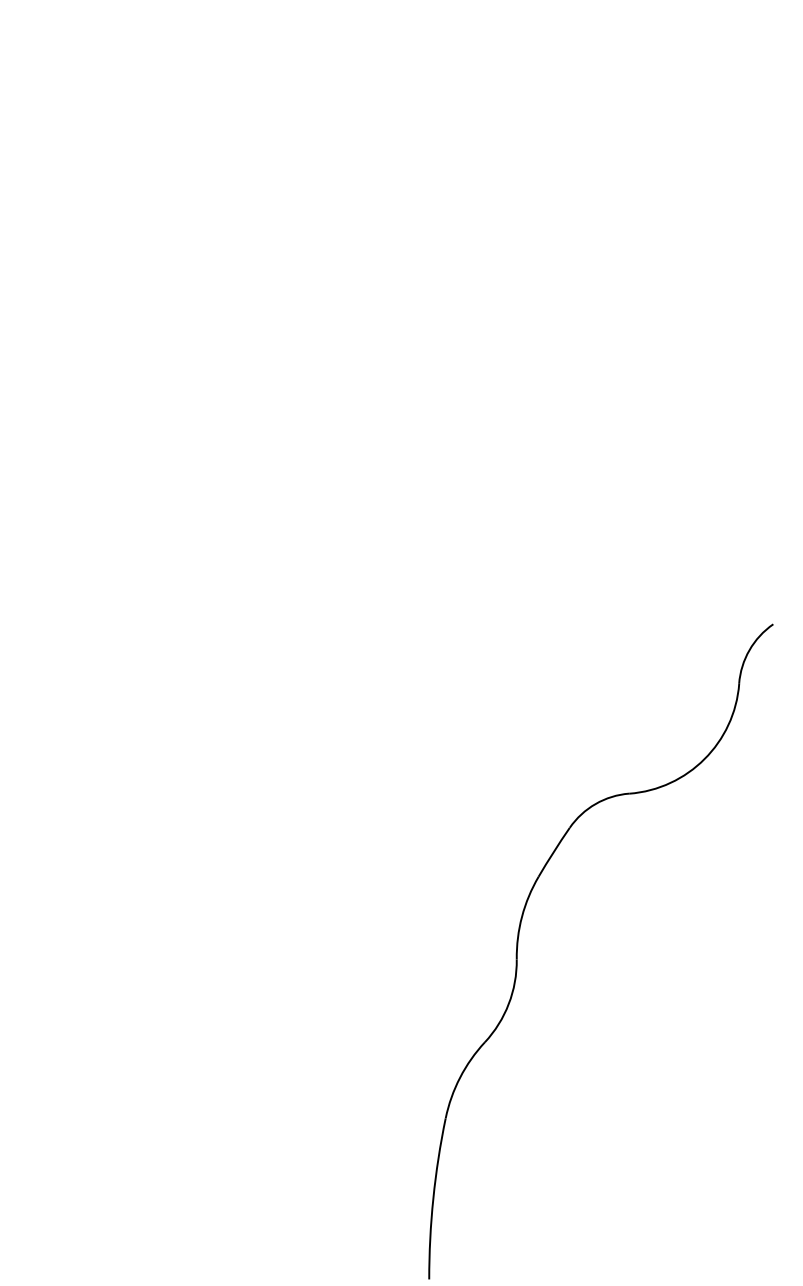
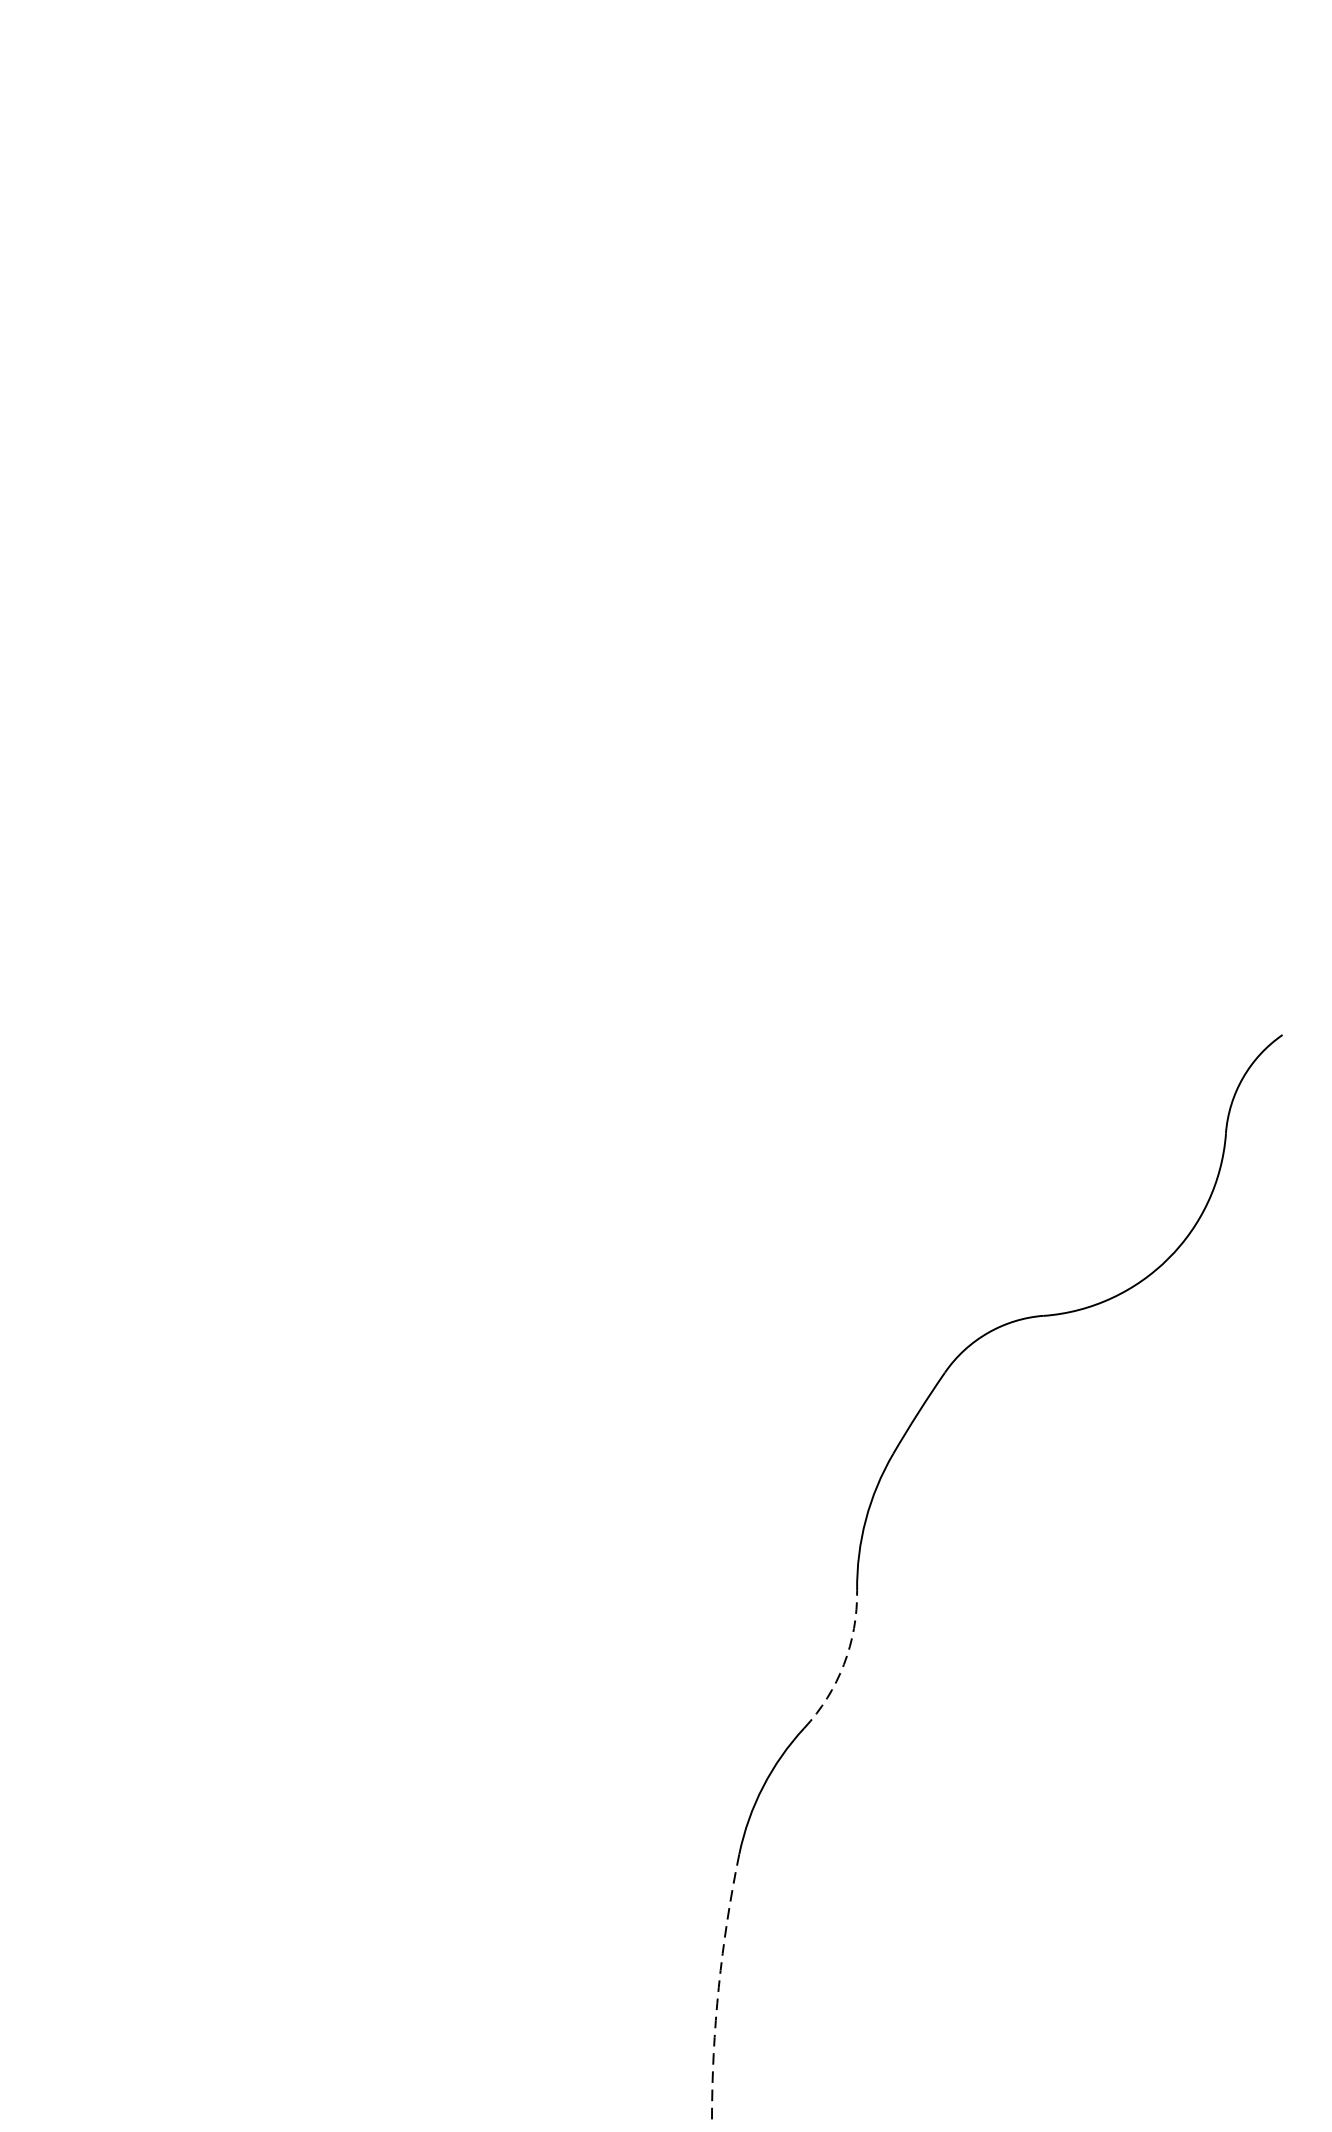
arc: (508, 1004) -> (843, 1665), solid -> dashed
arc: (433, 1198) -> (719, 1987), solid -> dashed

